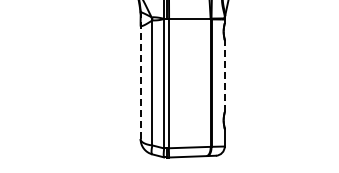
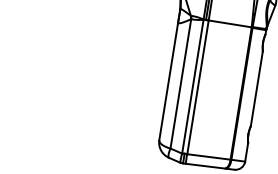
line: (224, 75) -> (256, 88), dashed -> solid
line: (140, 76) -> (169, 75), dashed -> solid

